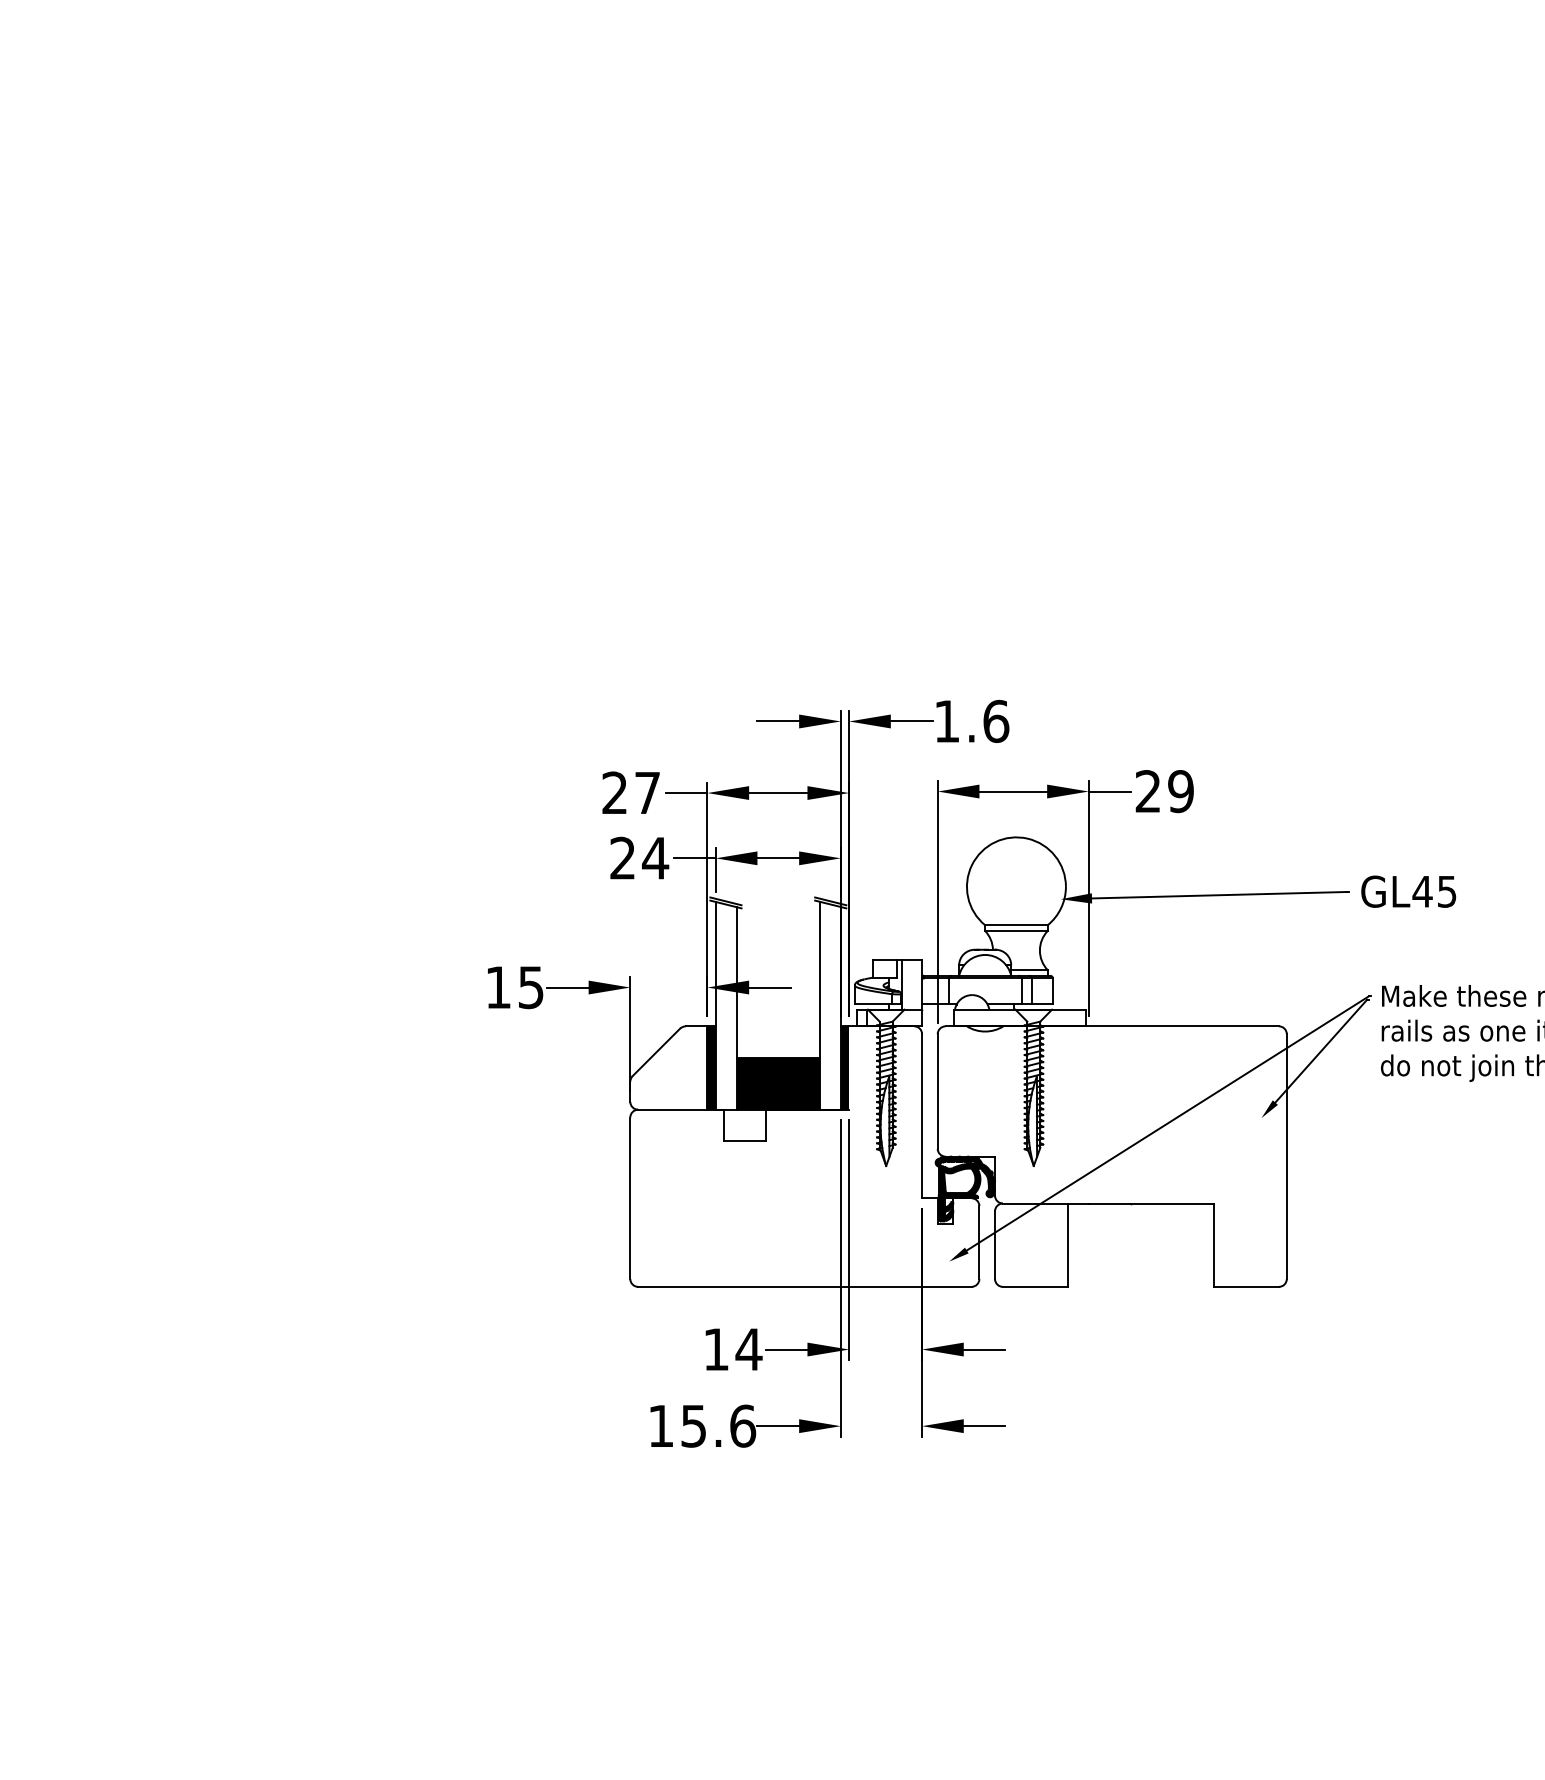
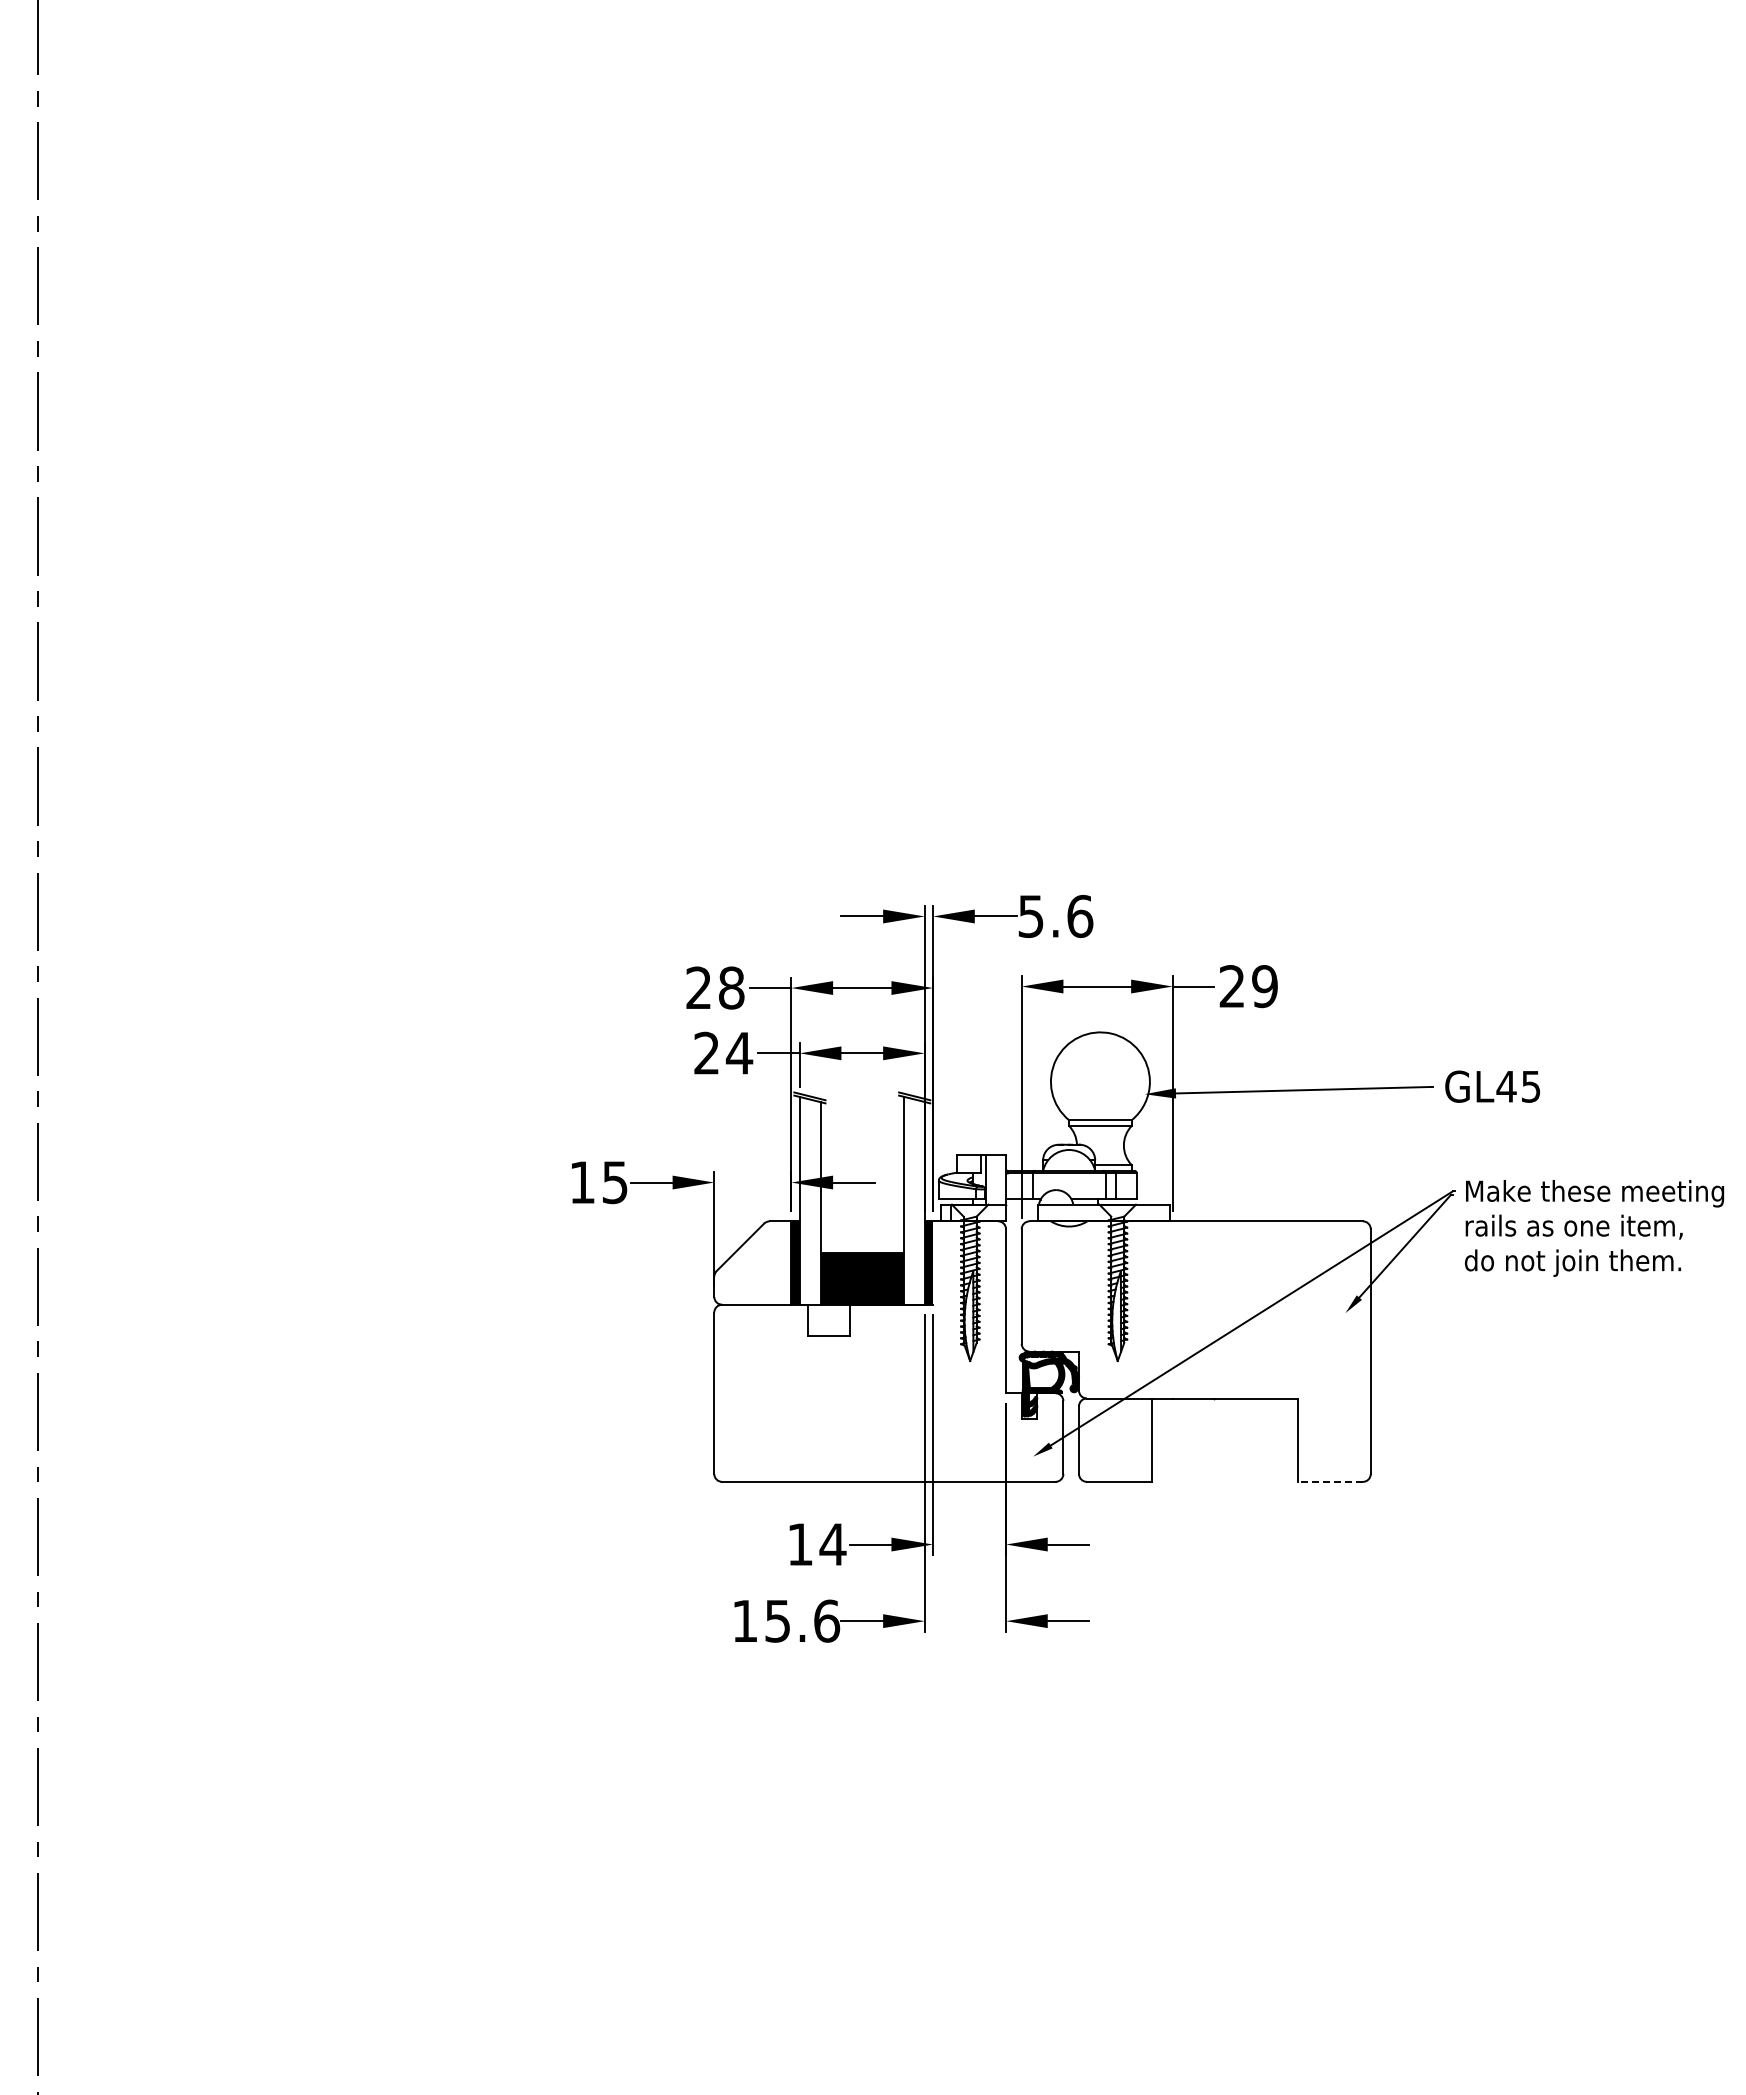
text: (946, 721) -> (1030, 916), 1.6 -> 5.6
text: (647, 792) -> (731, 987), 27 -> 28
line: (1246, 1286) -> (1330, 1481), solid -> dashed

